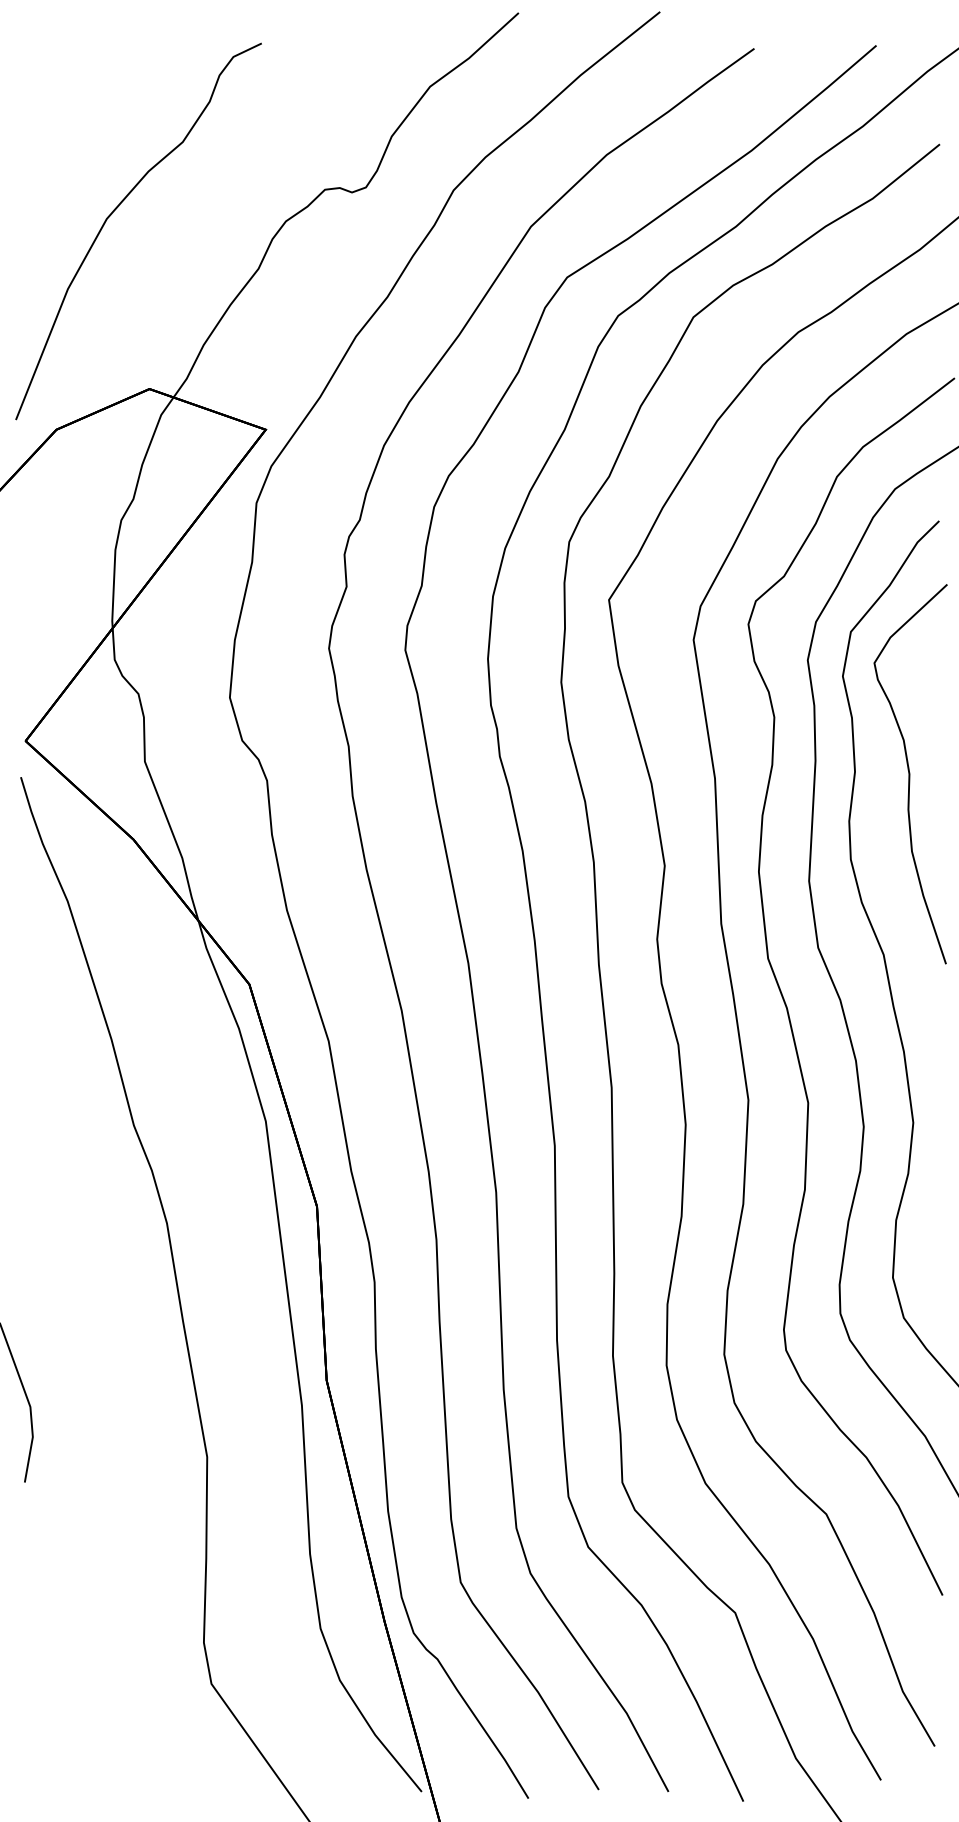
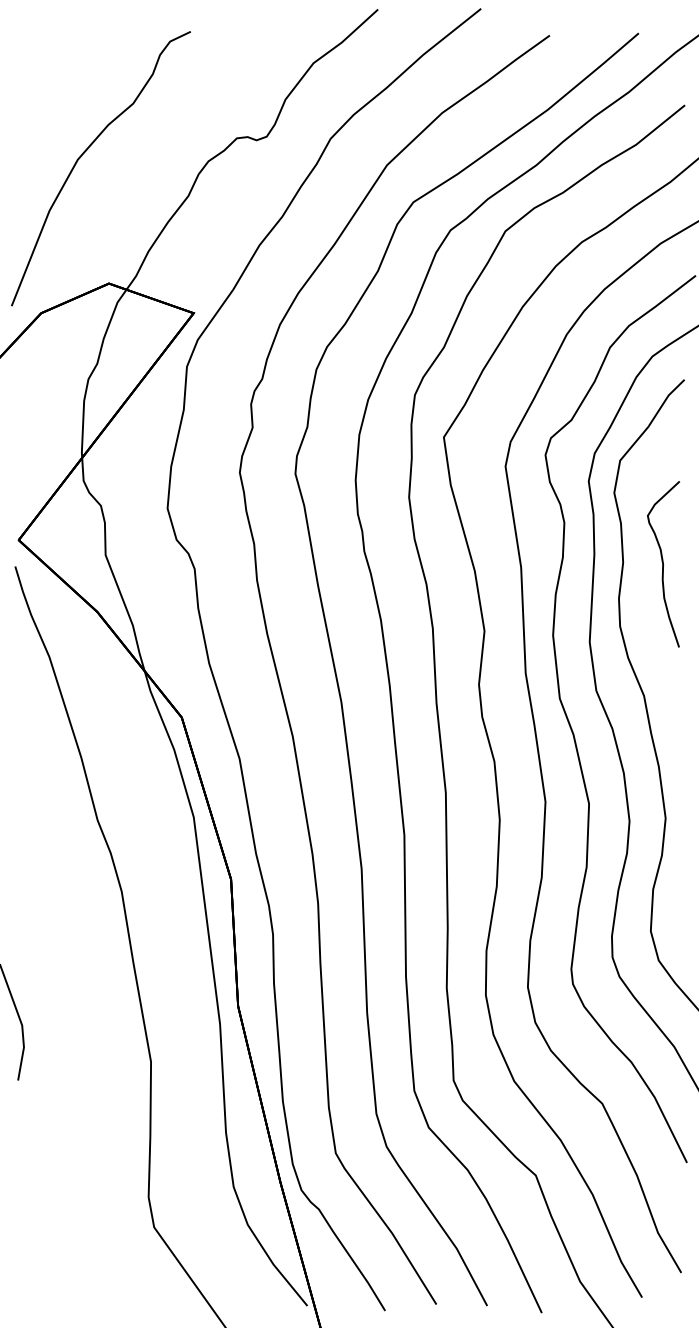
part: (910, 774) -> (663, 564), size x0.6

